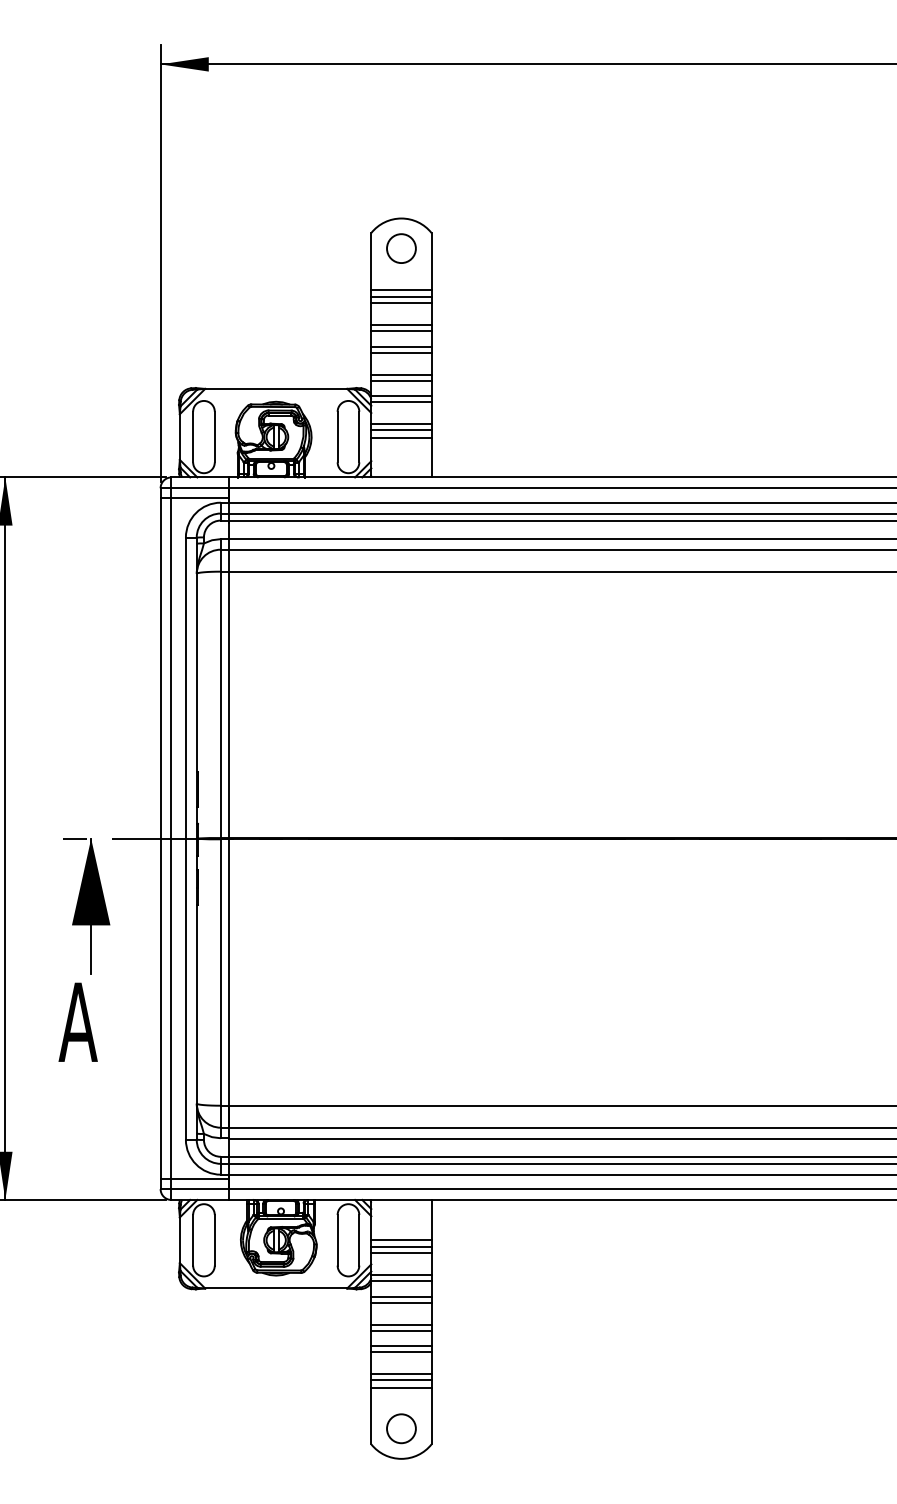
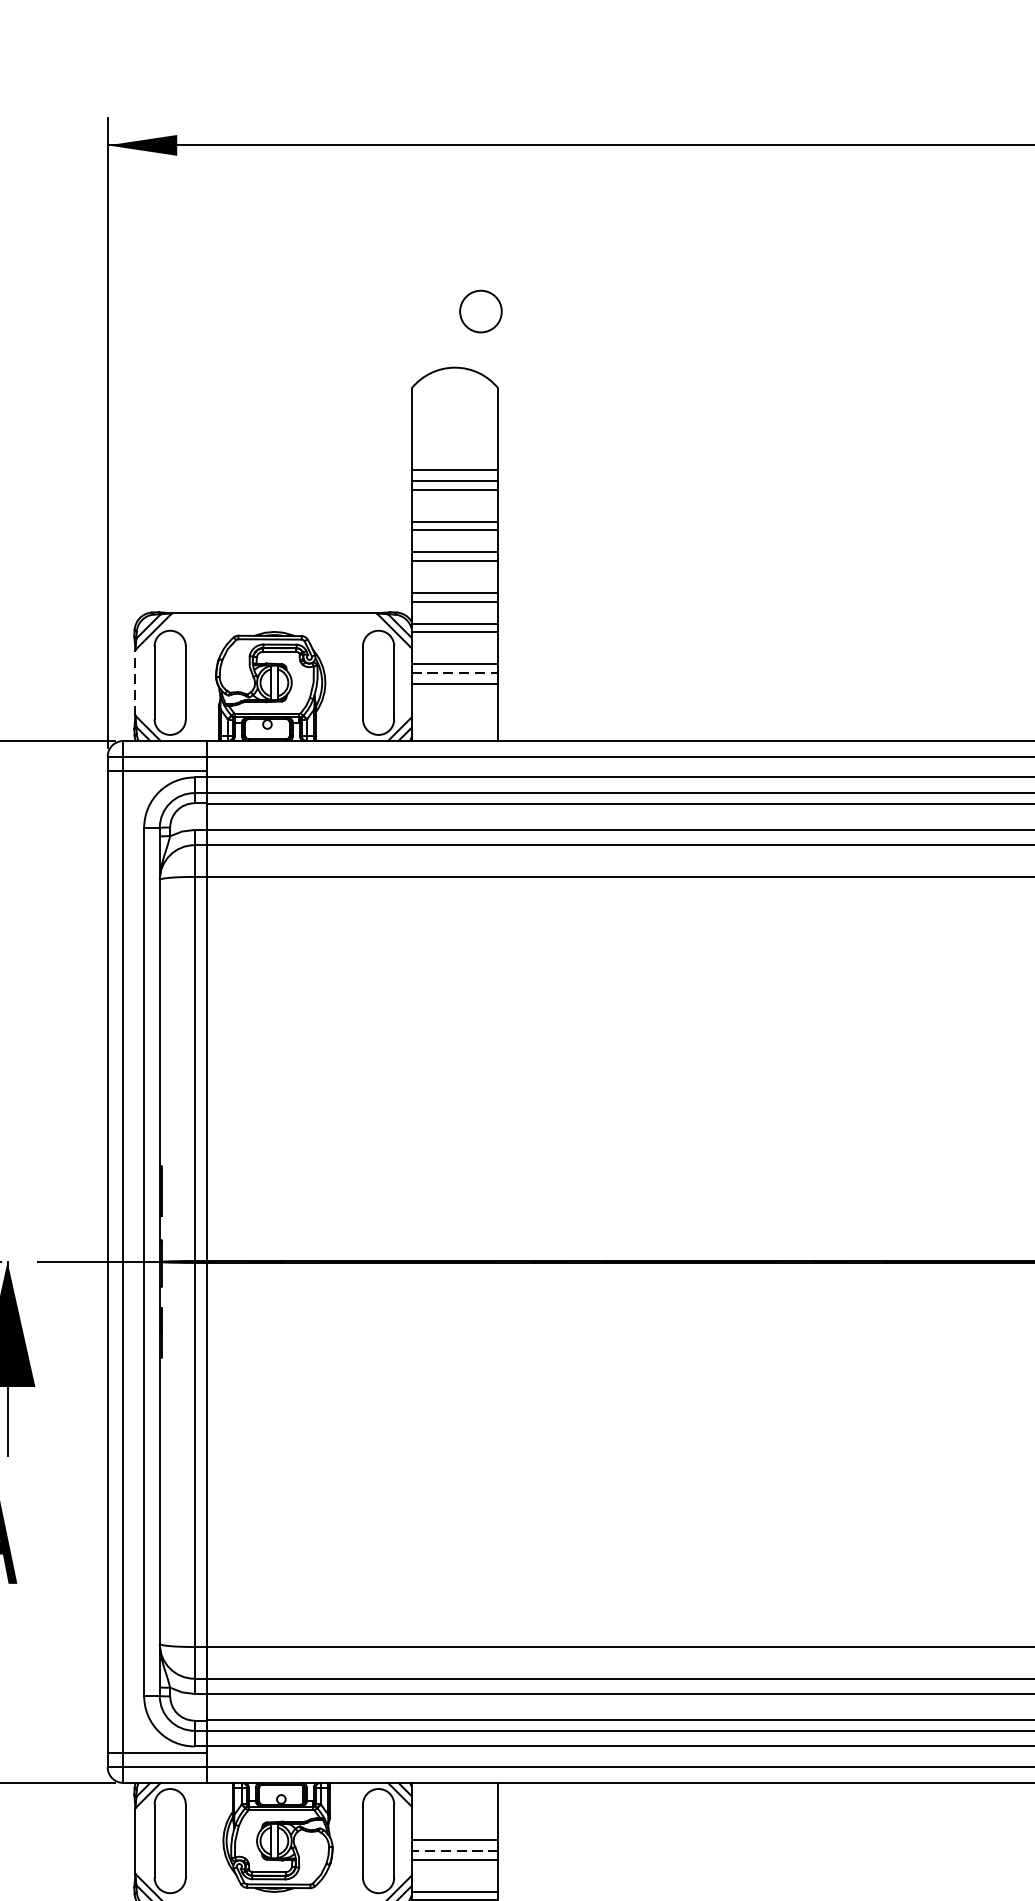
circle: (401, 248) -> (481, 311), moved
line: (401, 430) -> (455, 673), solid -> dashed
line: (179, 437) -> (134, 683), solid -> dashed
line: (400, 1247) -> (453, 1851), solid -> dashed

